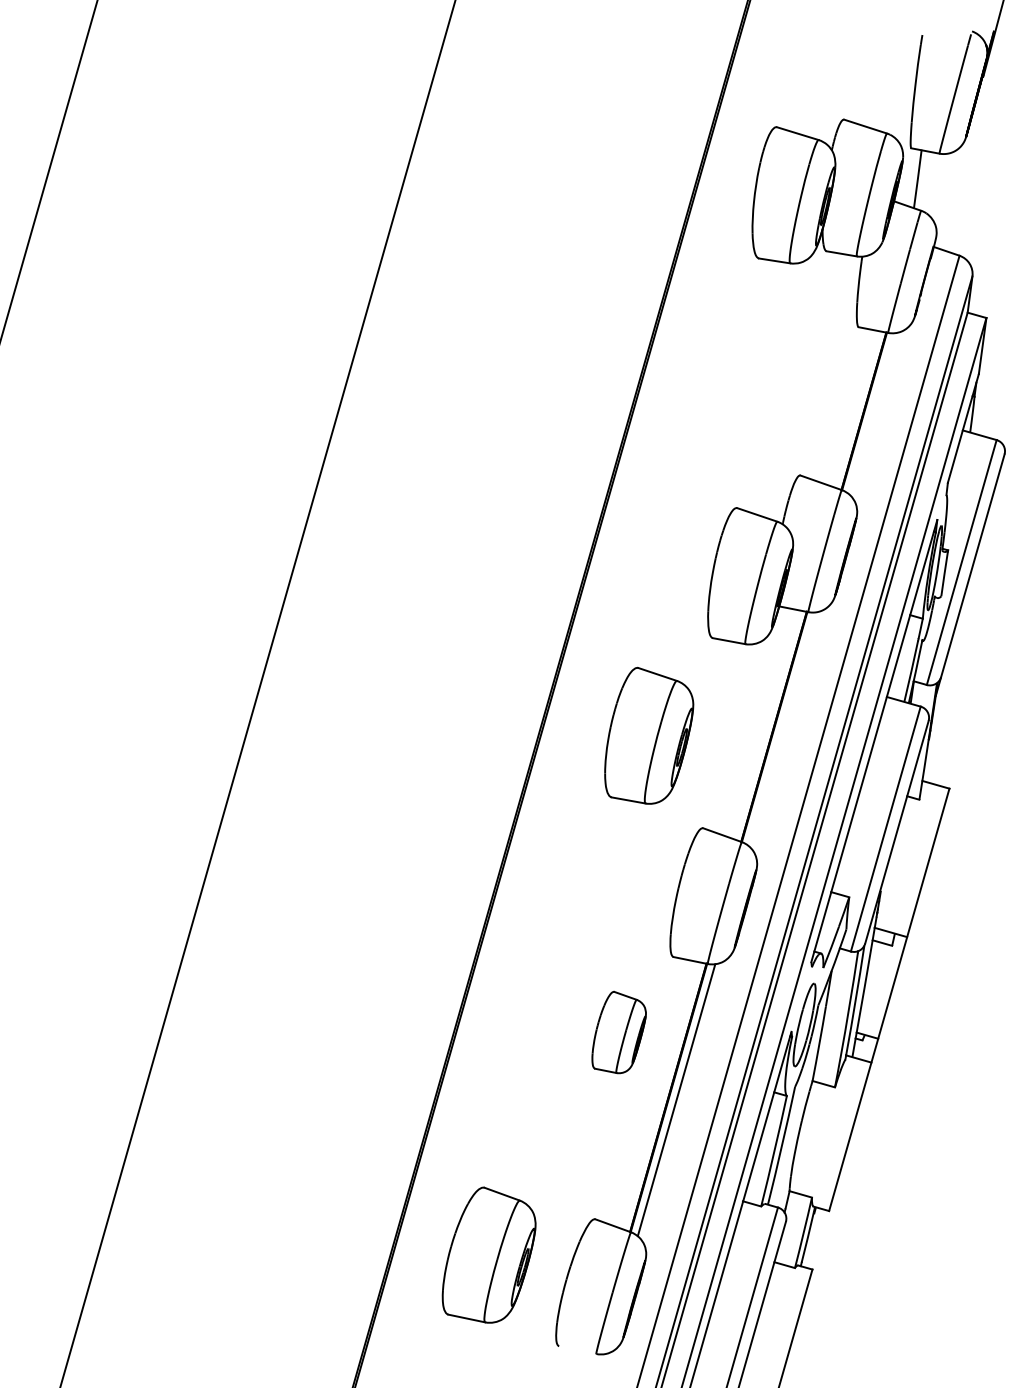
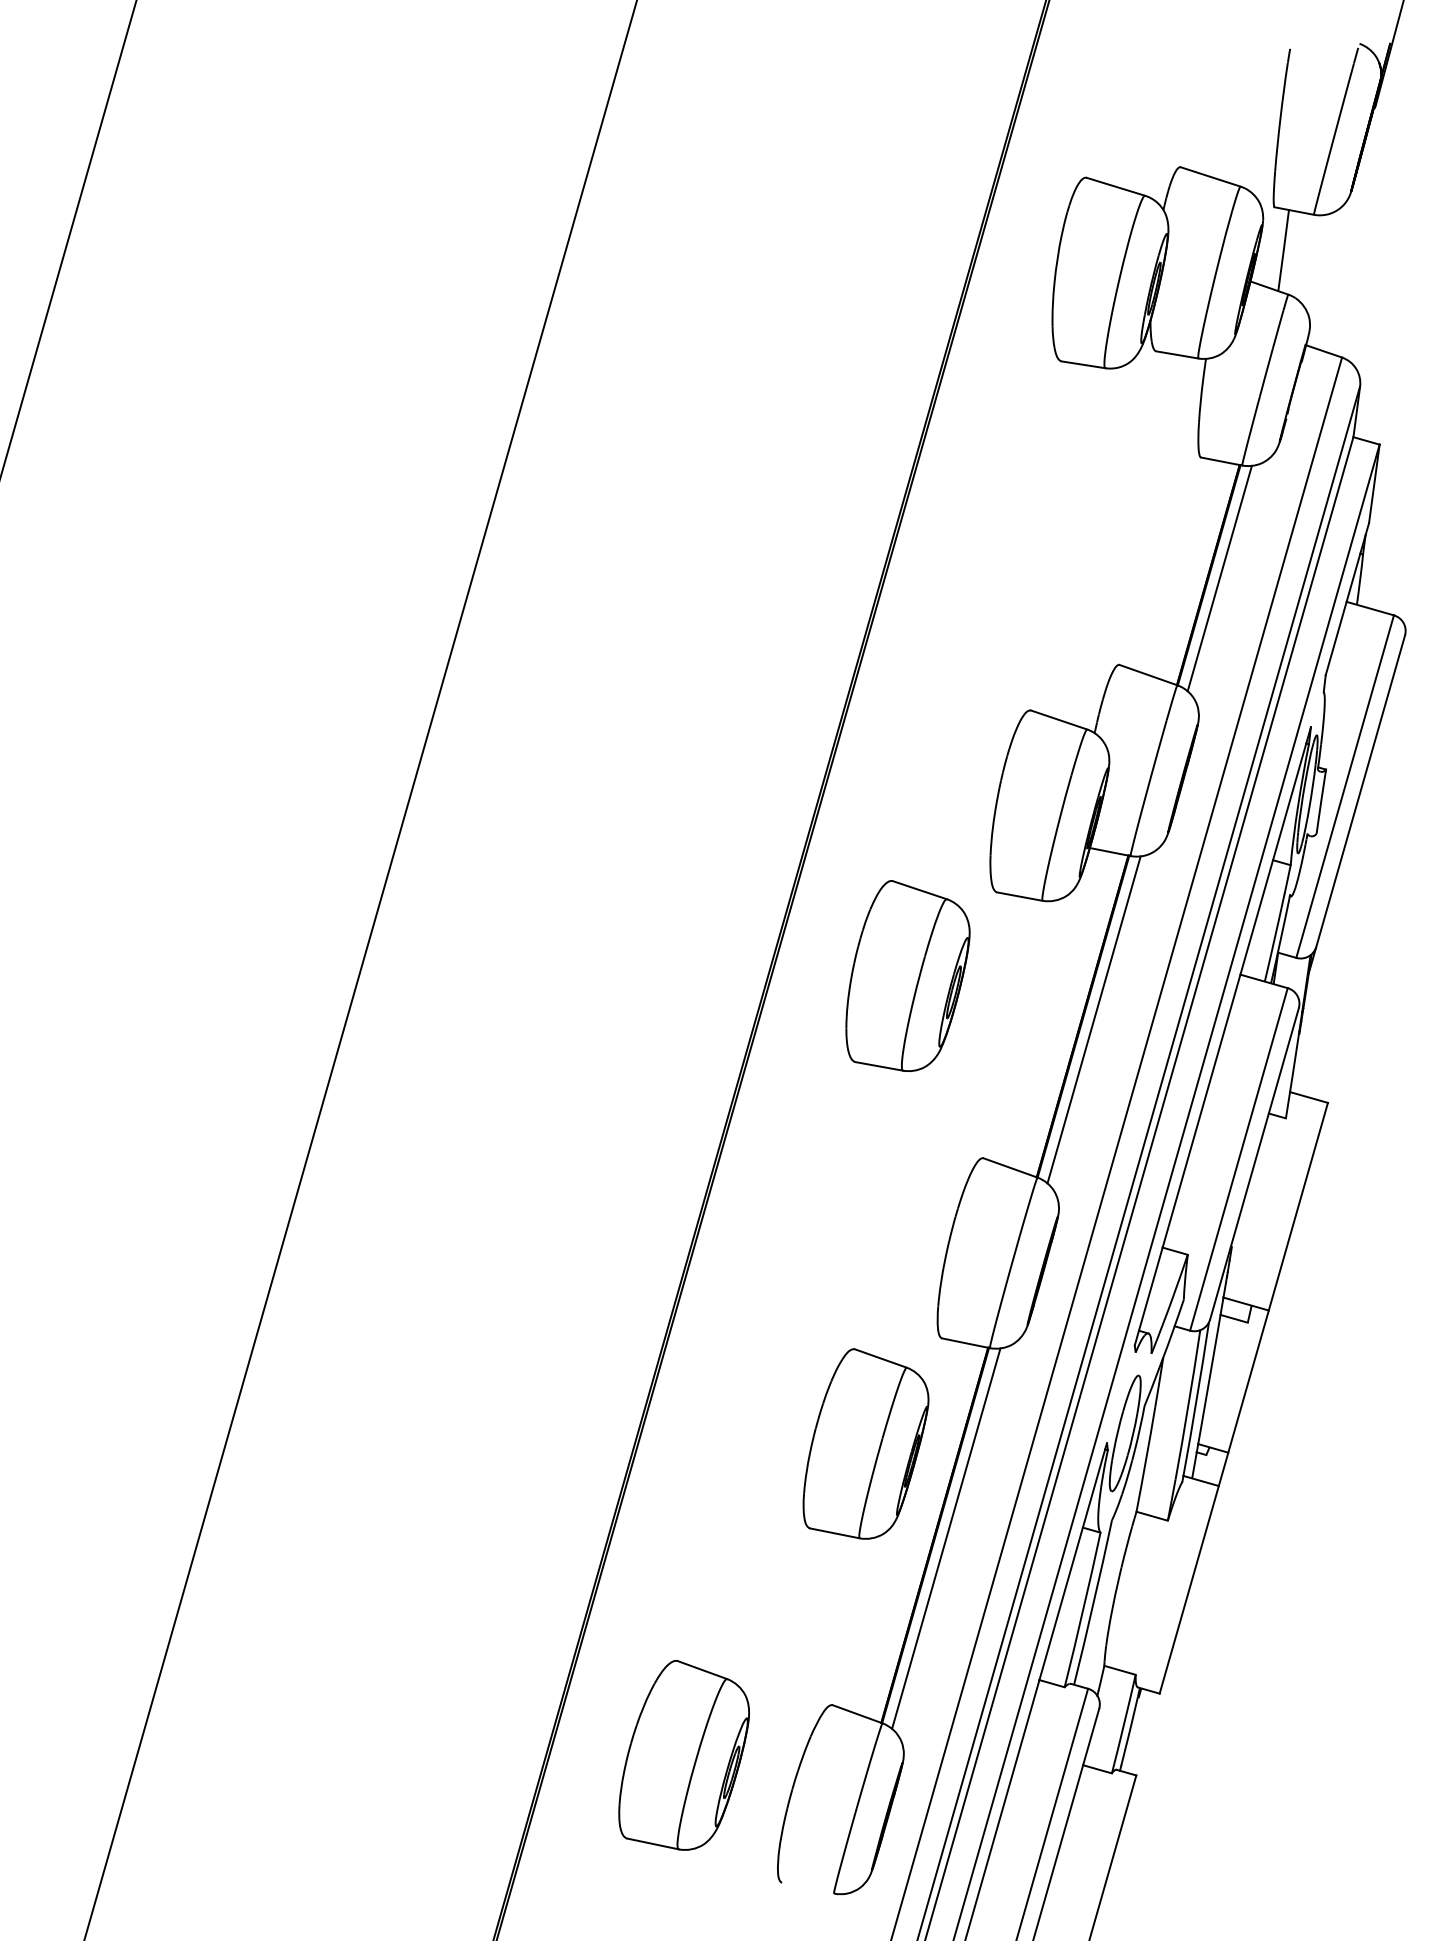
line: (871, 413) -> (1219, 578), added
line: (781, 729) -> (1093, 1019), added
part: (648, 735) -> (907, 975), moved
part: (618, 1032) -> (865, 1443), size x1.67

